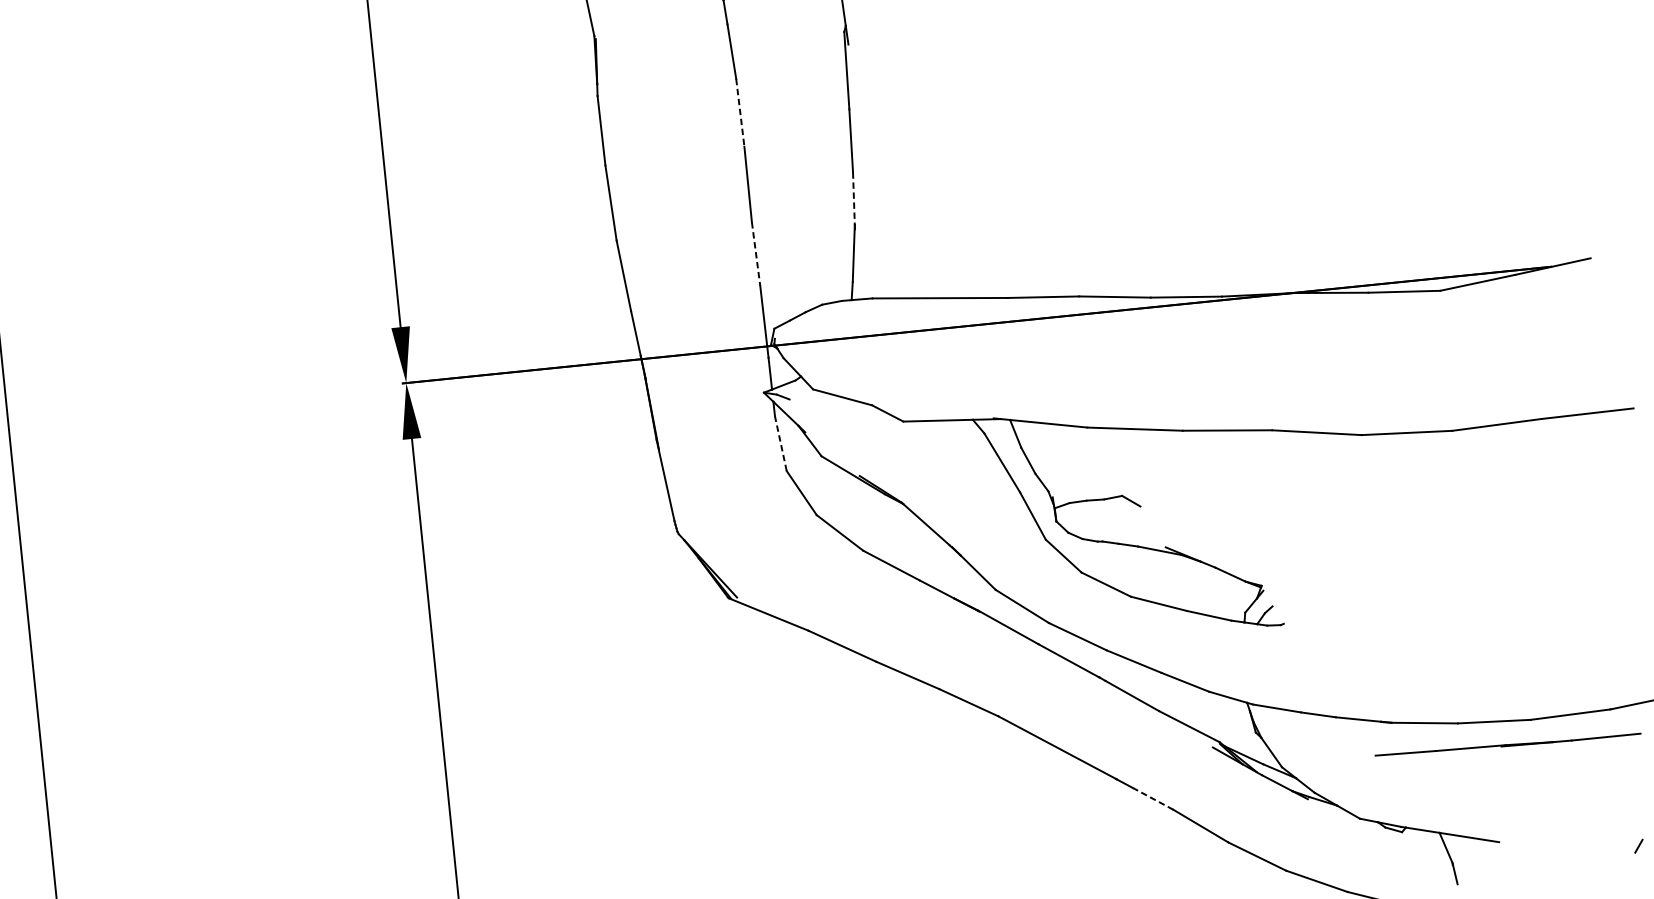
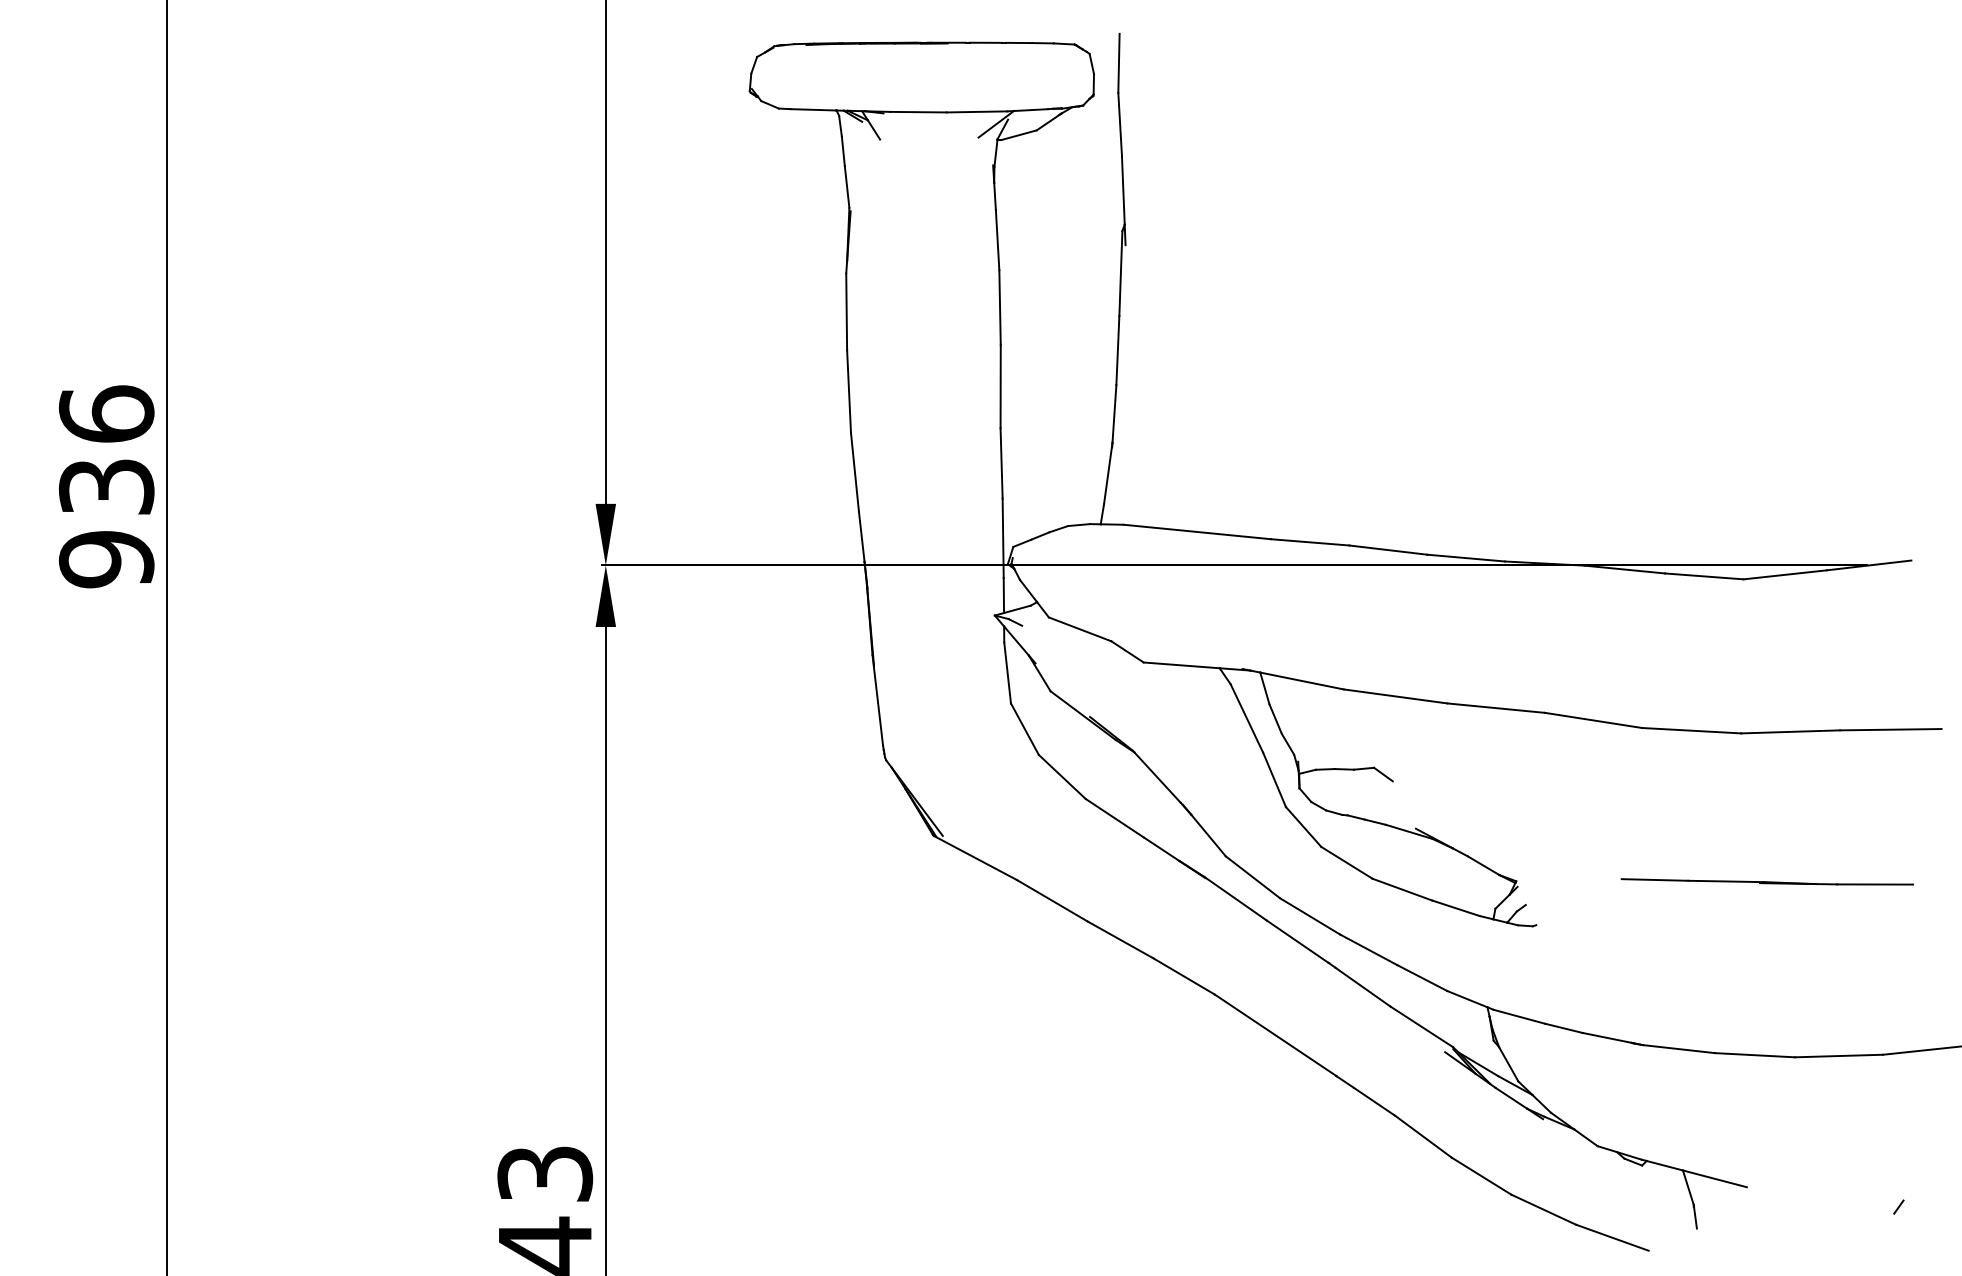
line: (740, 113) -> (1000, 308), dashed -> solid
line: (853, 198) -> (1114, 413), dashed -> solid
line: (755, 254) -> (1001, 463), dashed -> solid
line: (780, 444) -> (1007, 673), dashed -> solid
part: (1507, 744) -> (1766, 881), moved
line: (1153, 798) -> (1374, 1101), dashed -> solid

